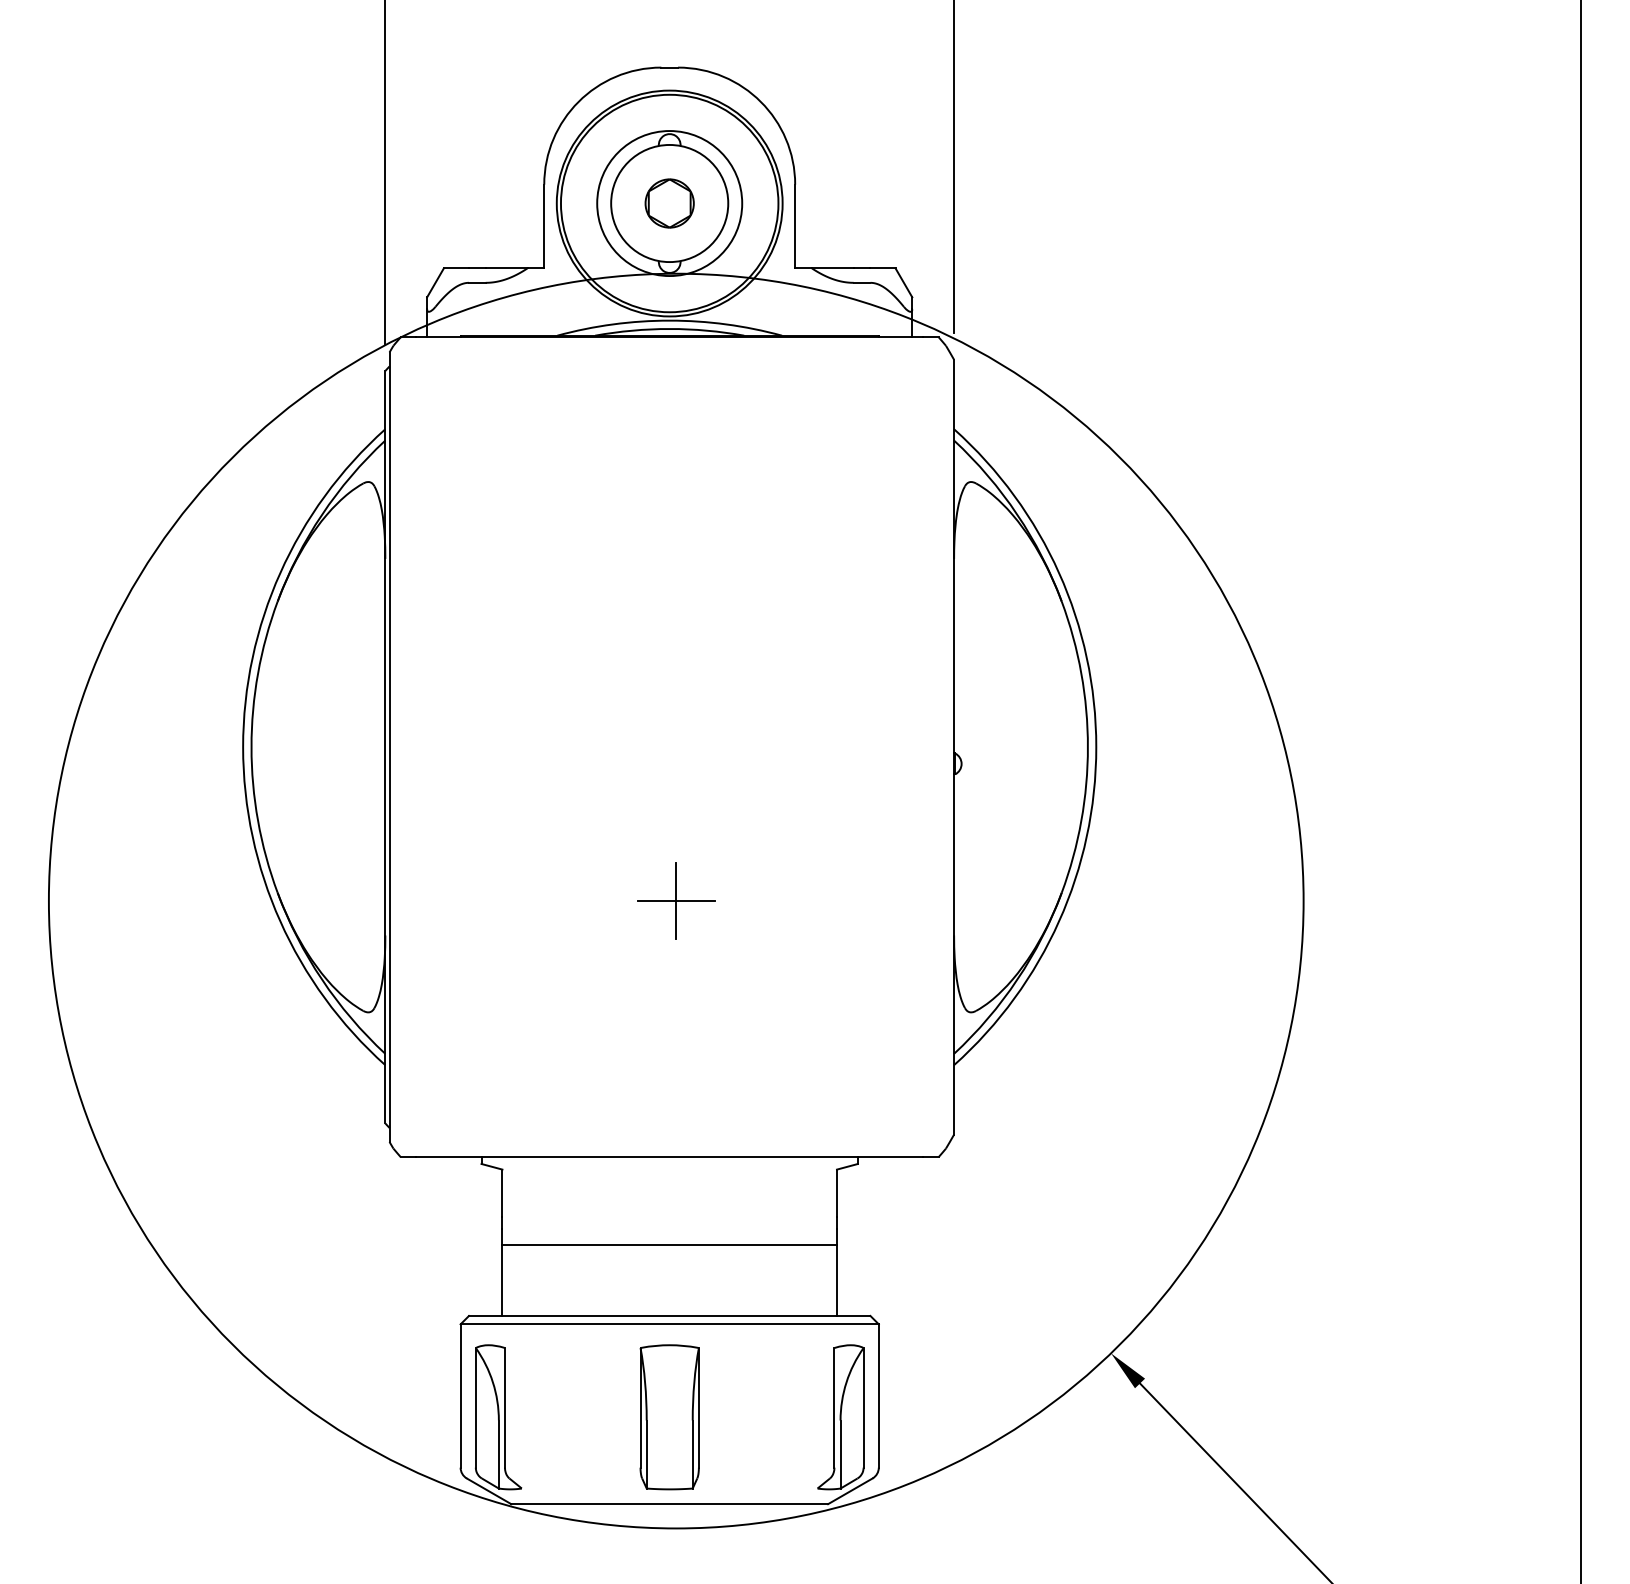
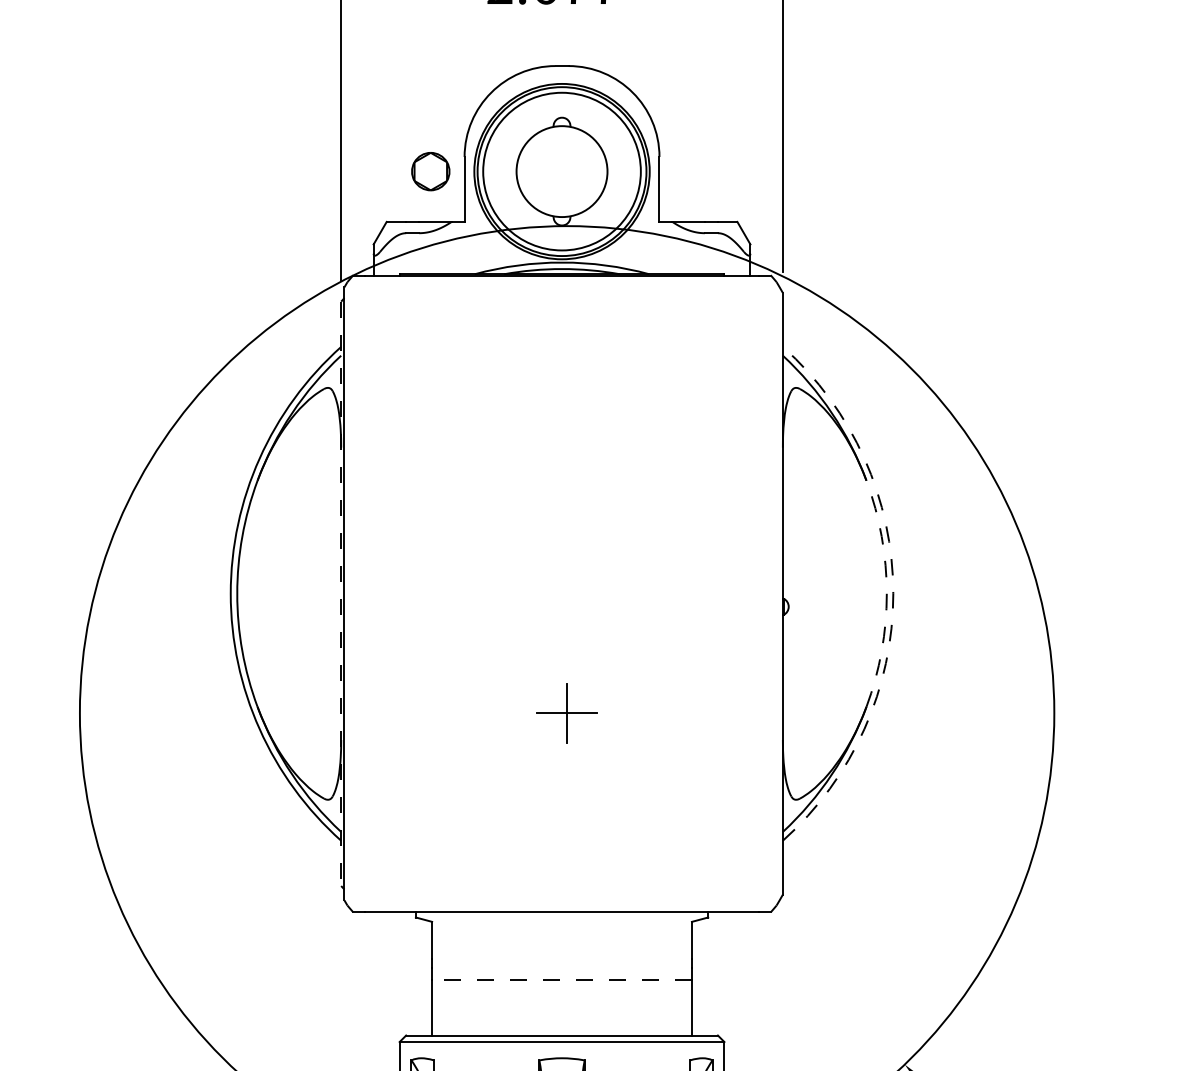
circle: (669, 203) -> (561, 171), size x1.4
part: (669, 203) -> (430, 171), moved
line: (385, 747) -> (341, 594), solid -> dashed
arc: (1087, 747) -> (886, 594), solid -> dashed
arc: (1096, 747) -> (893, 594), solid -> dashed
line: (669, 1244) -> (561, 980), solid -> dashed

